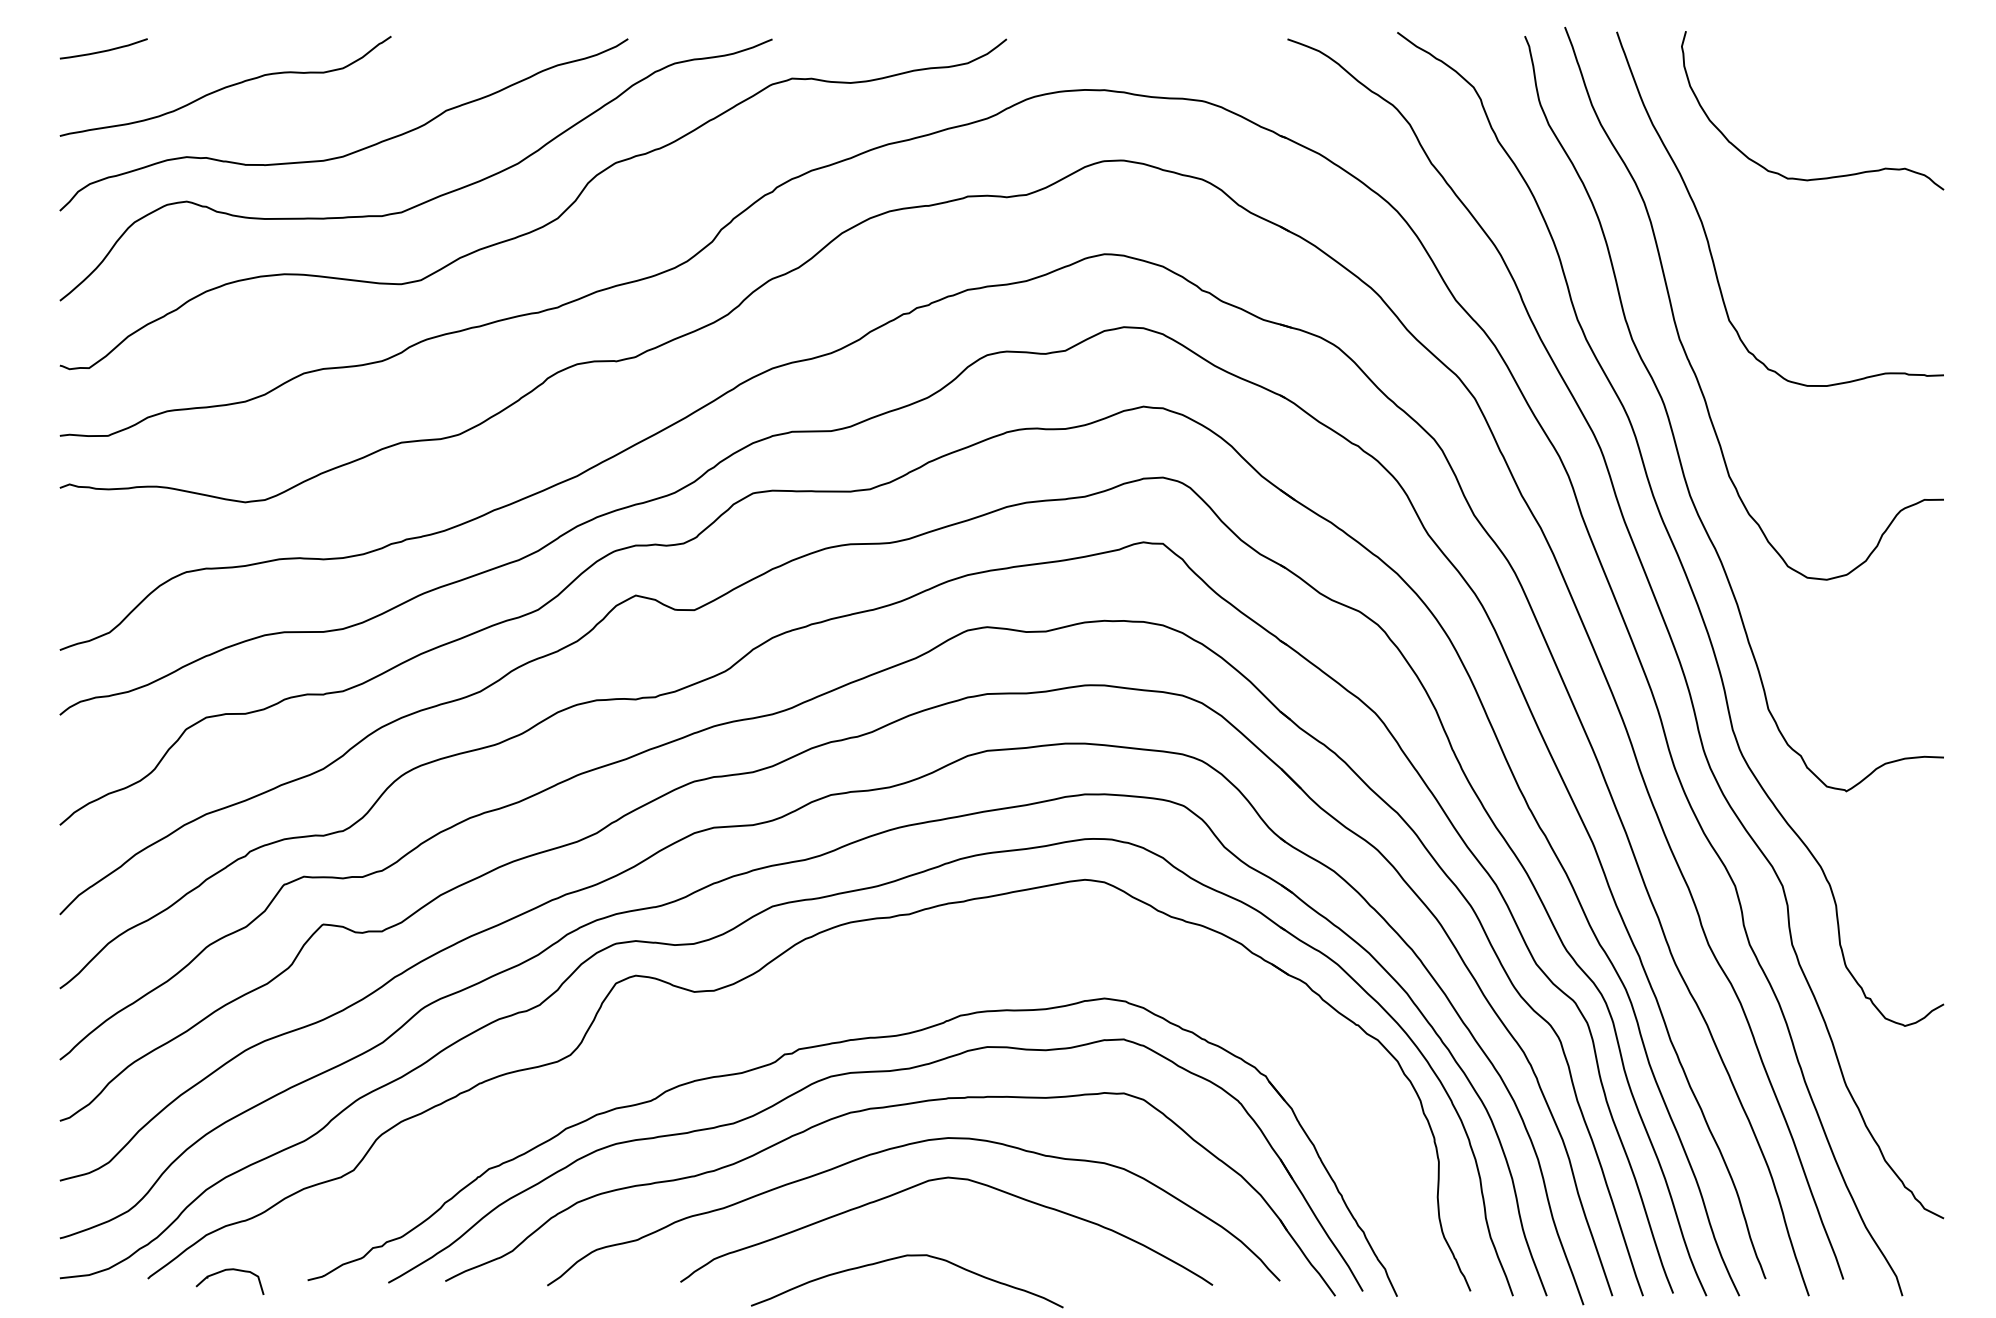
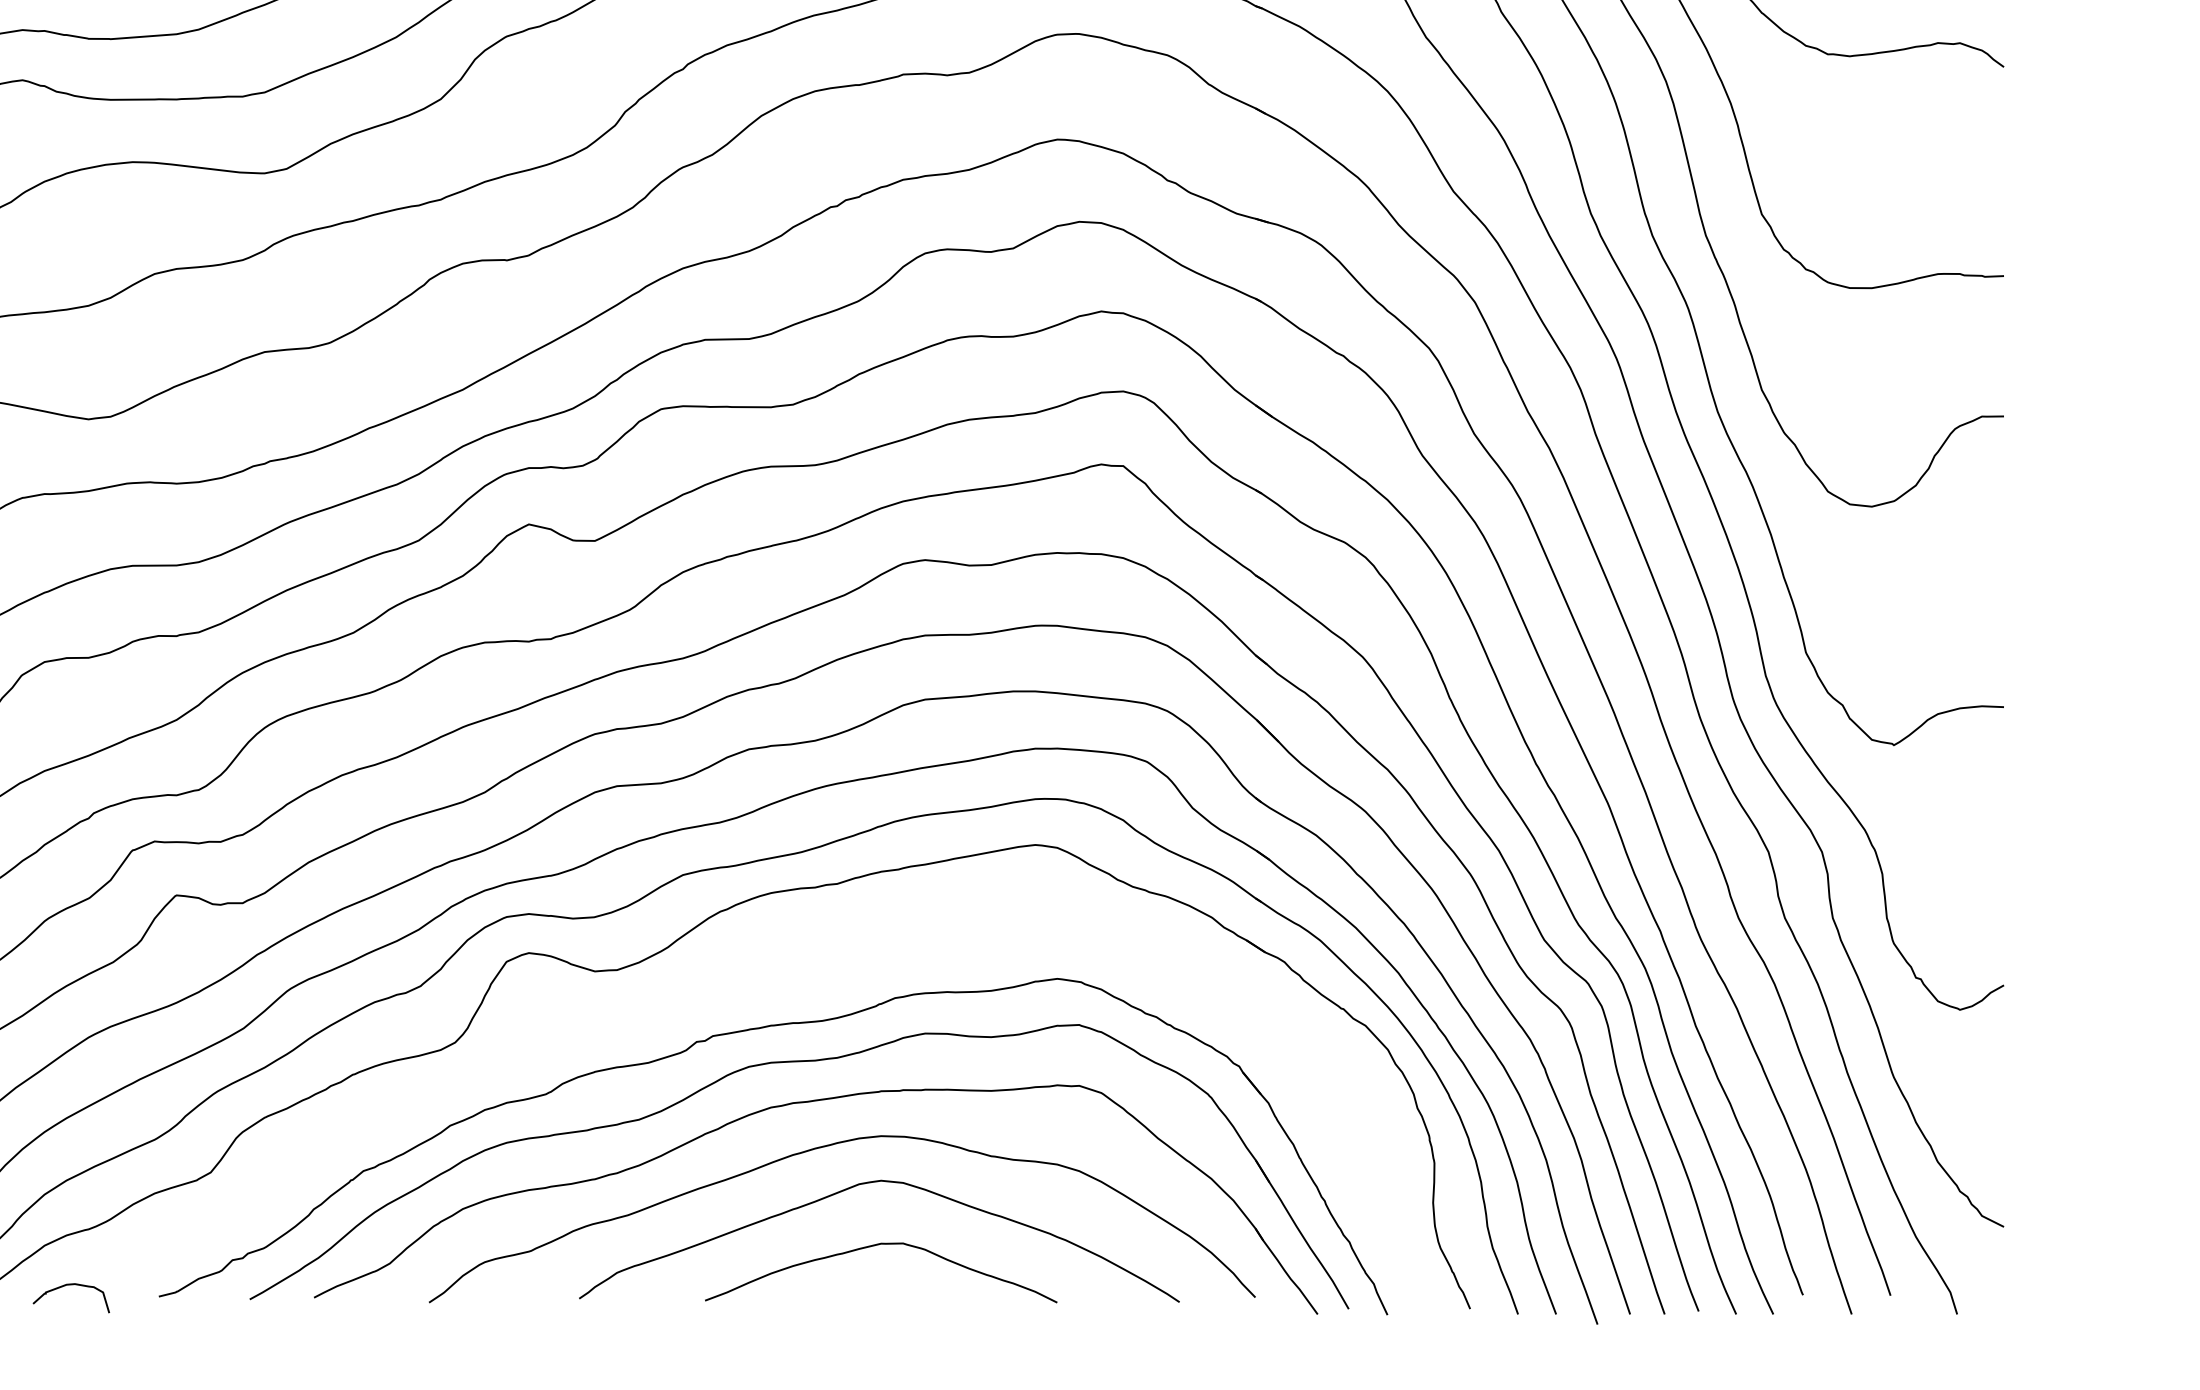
curve: (903, 1257) -> (876, 1246), moved

